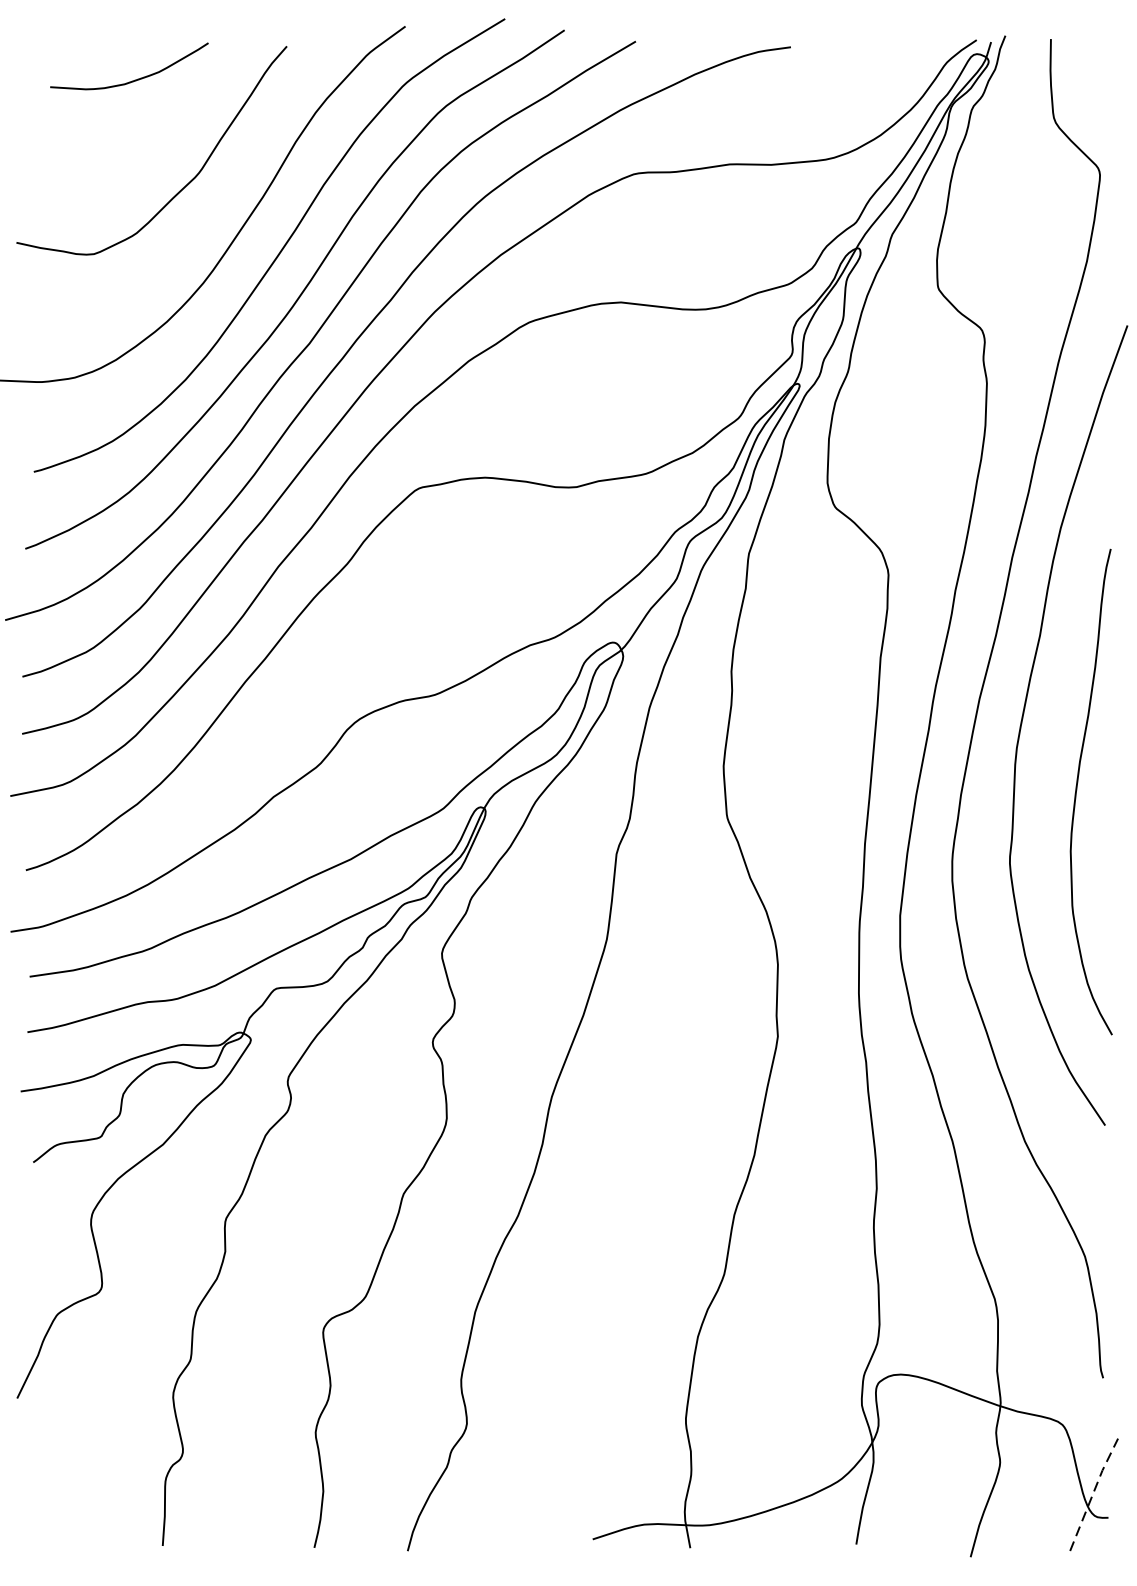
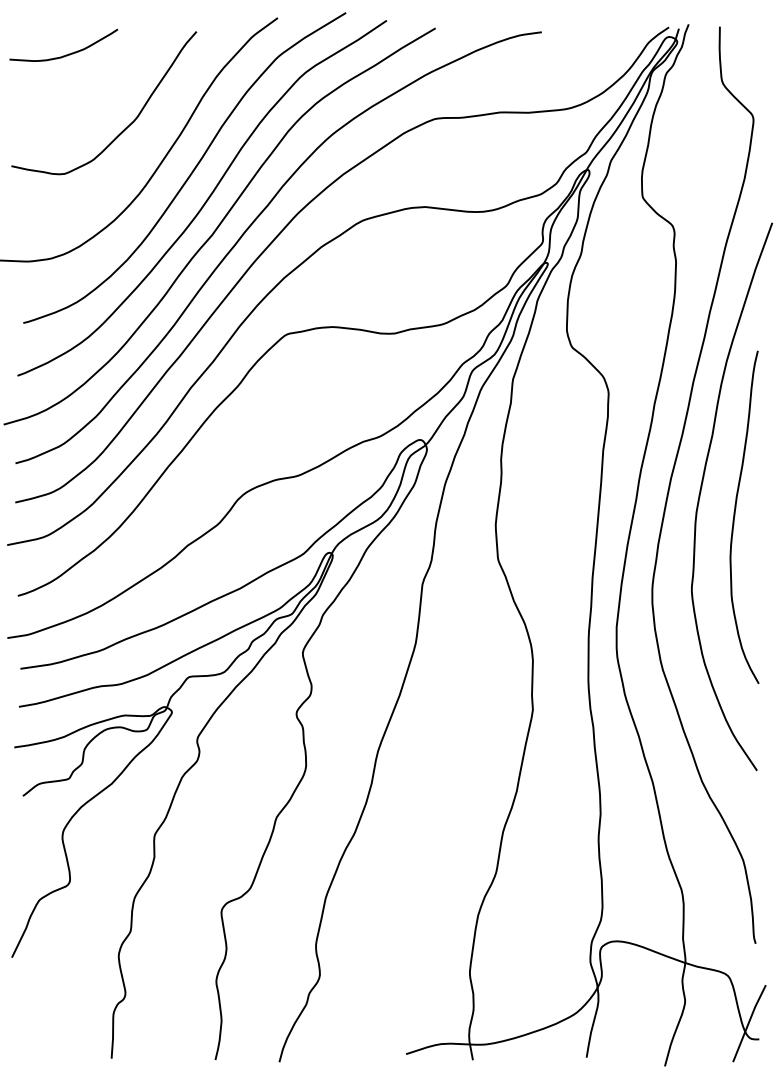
curve: (136, 78) -> (68, 53), moved
curve: (1078, 790) -> (735, 516), moved
line: (1092, 1493) -> (748, 1022), dashed -> solid

